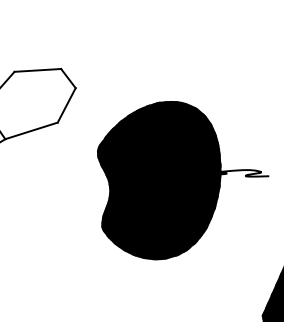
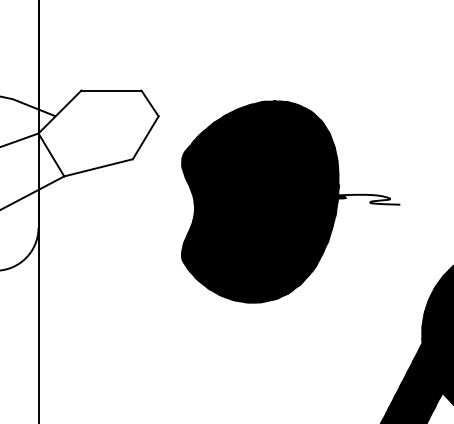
part: (183, 178) -> (290, 201), moved

